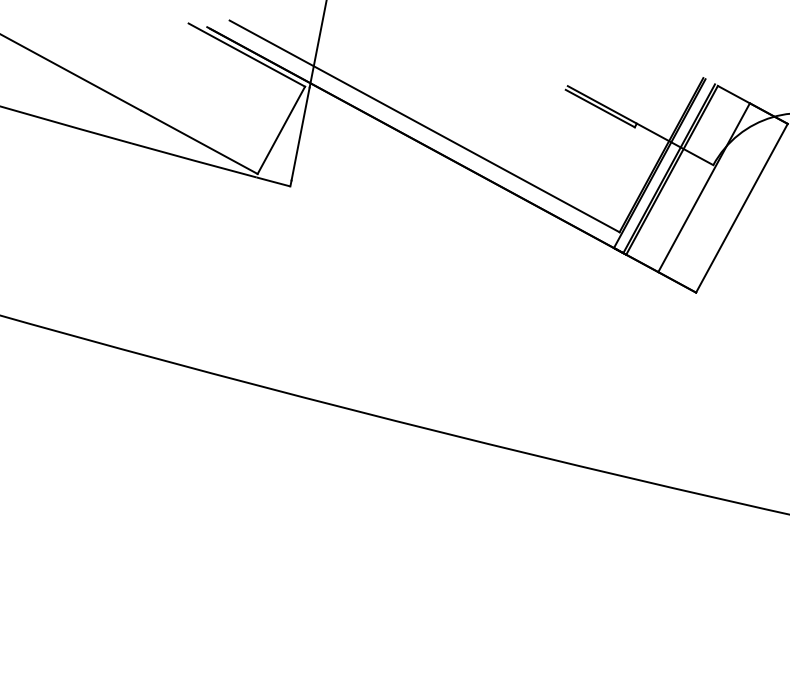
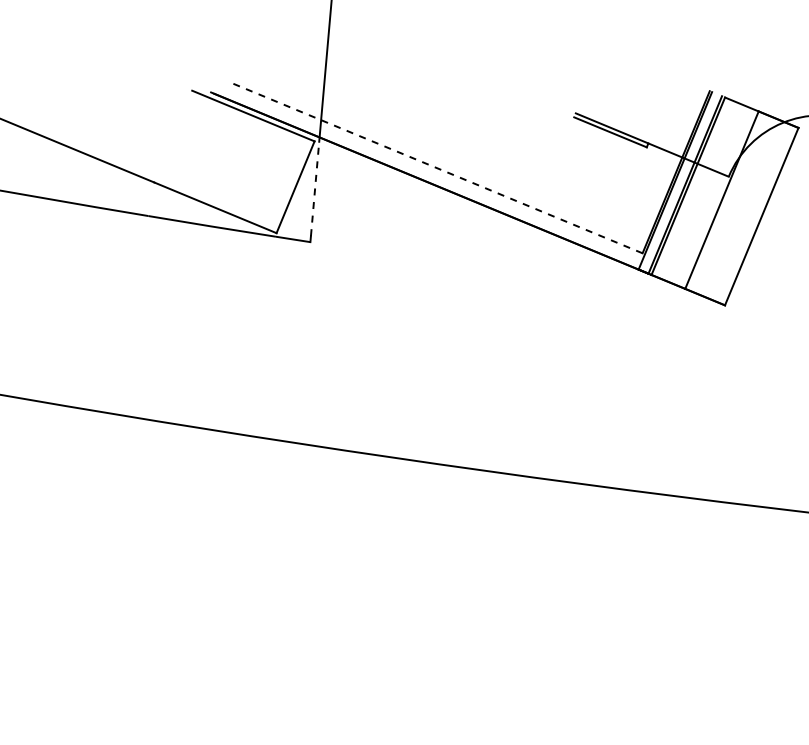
line: (424, 126) -> (437, 168), solid -> dashed
line: (301, 133) -> (315, 188), solid -> dashed

